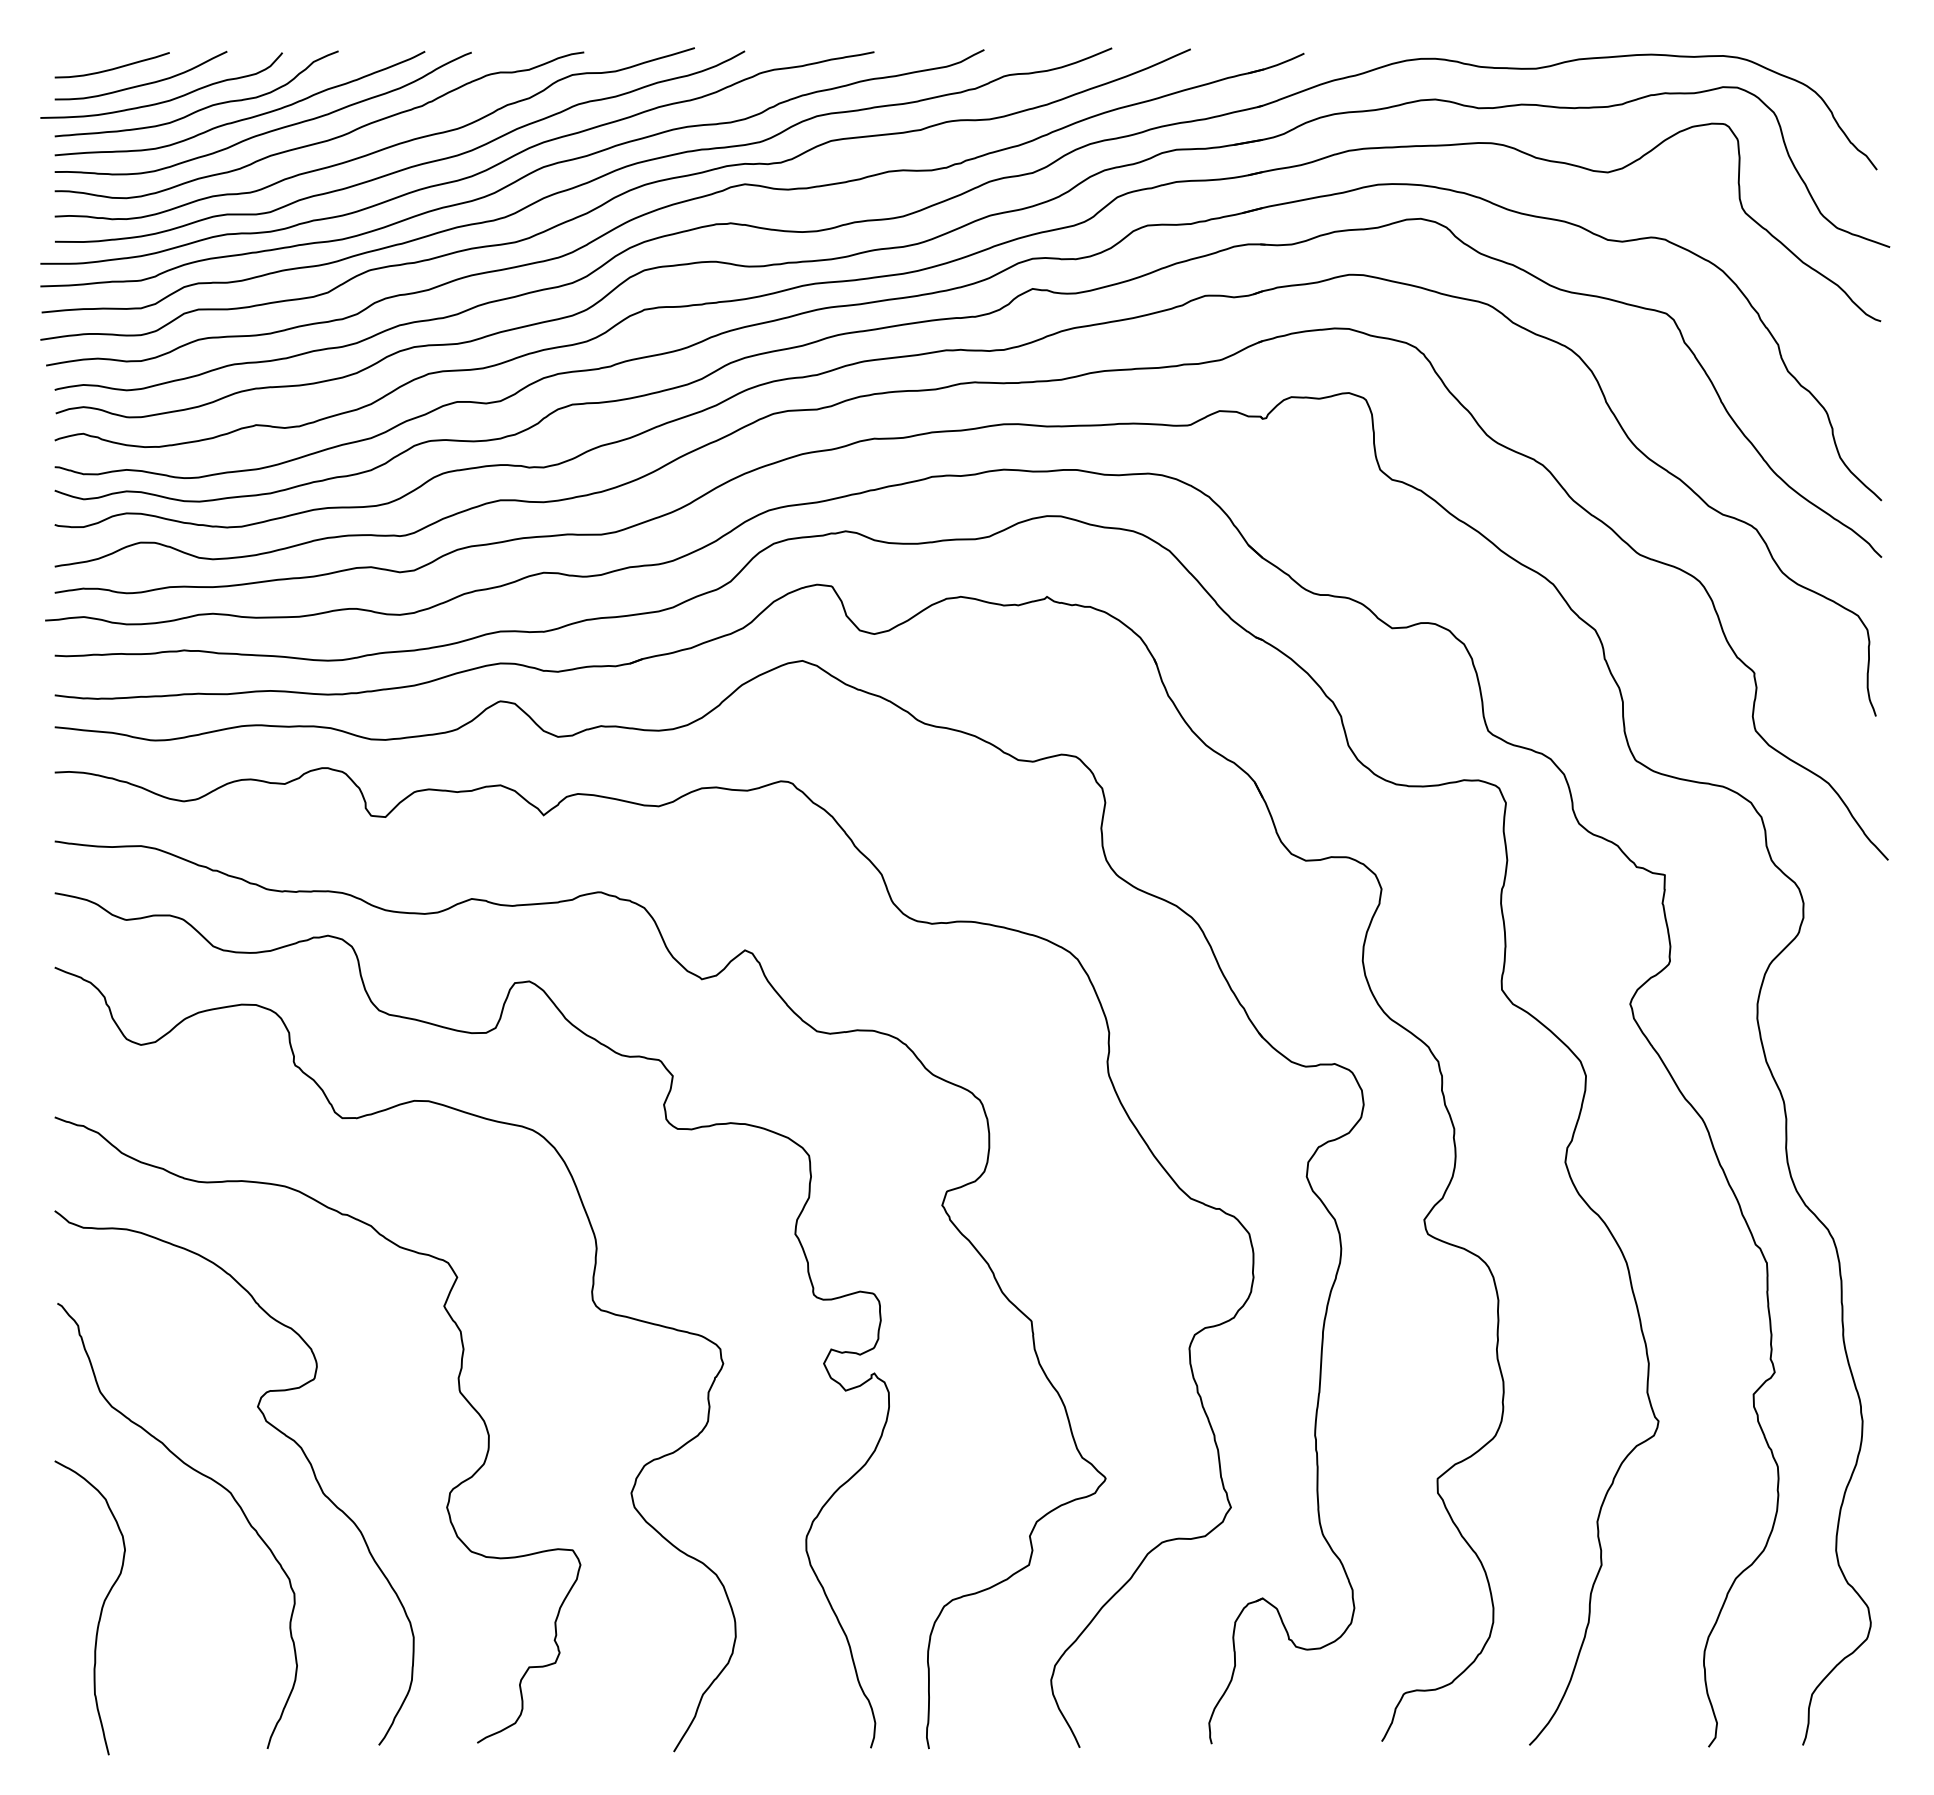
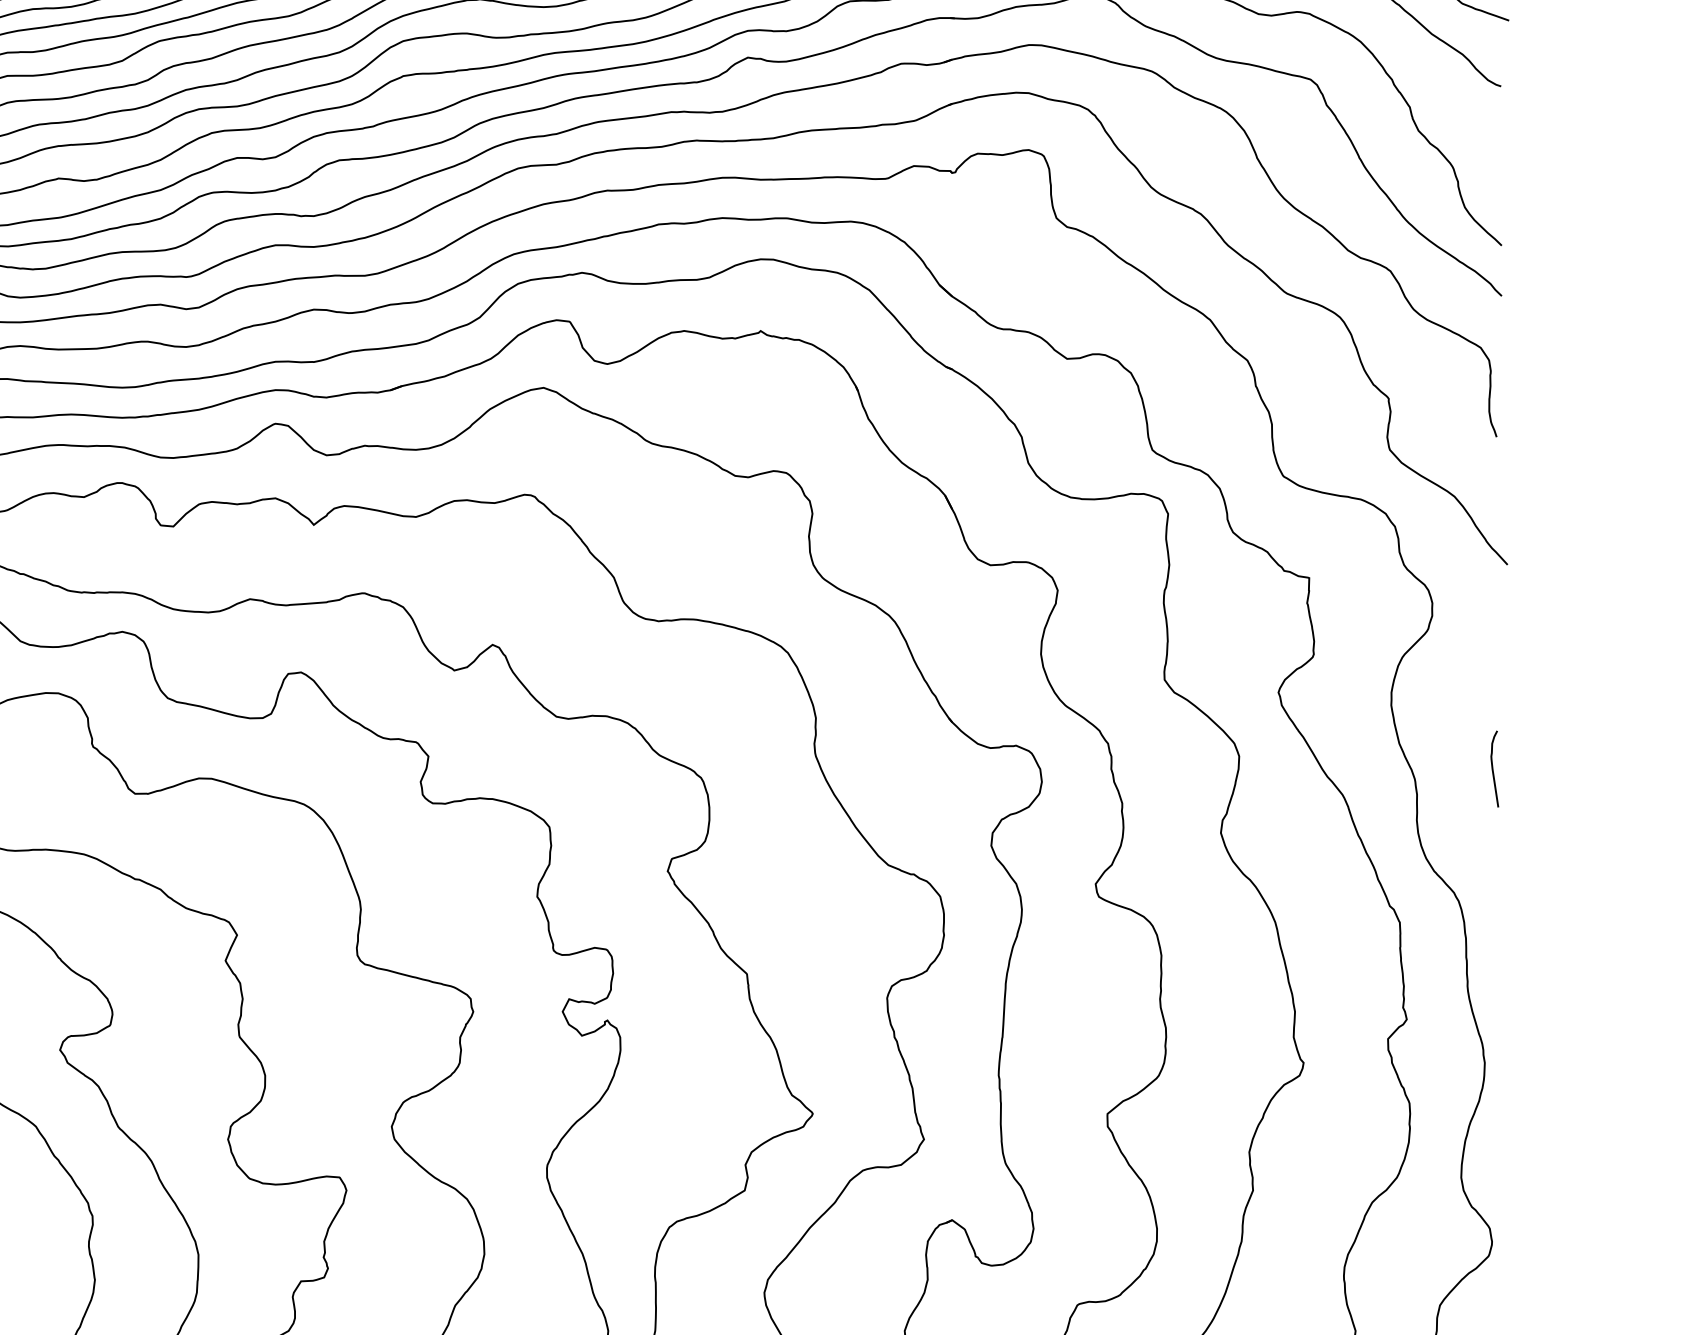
curve: (1872, 1090) -> (1493, 769), added

